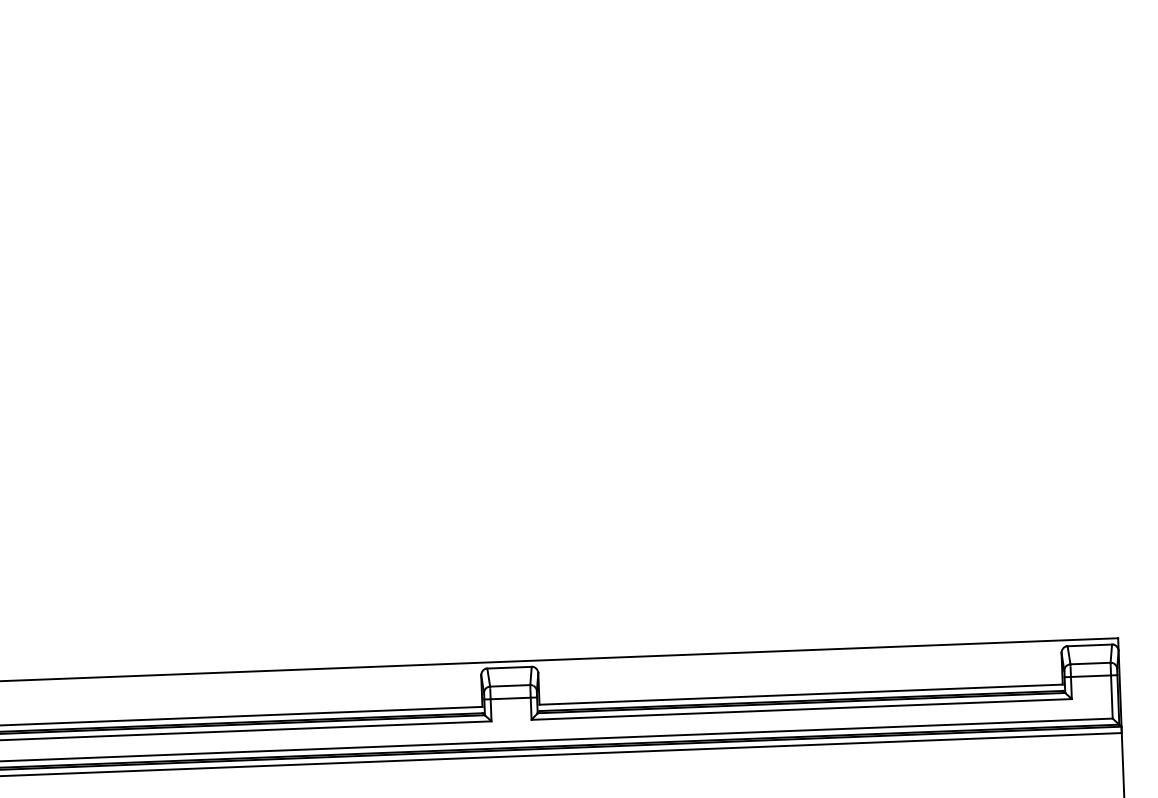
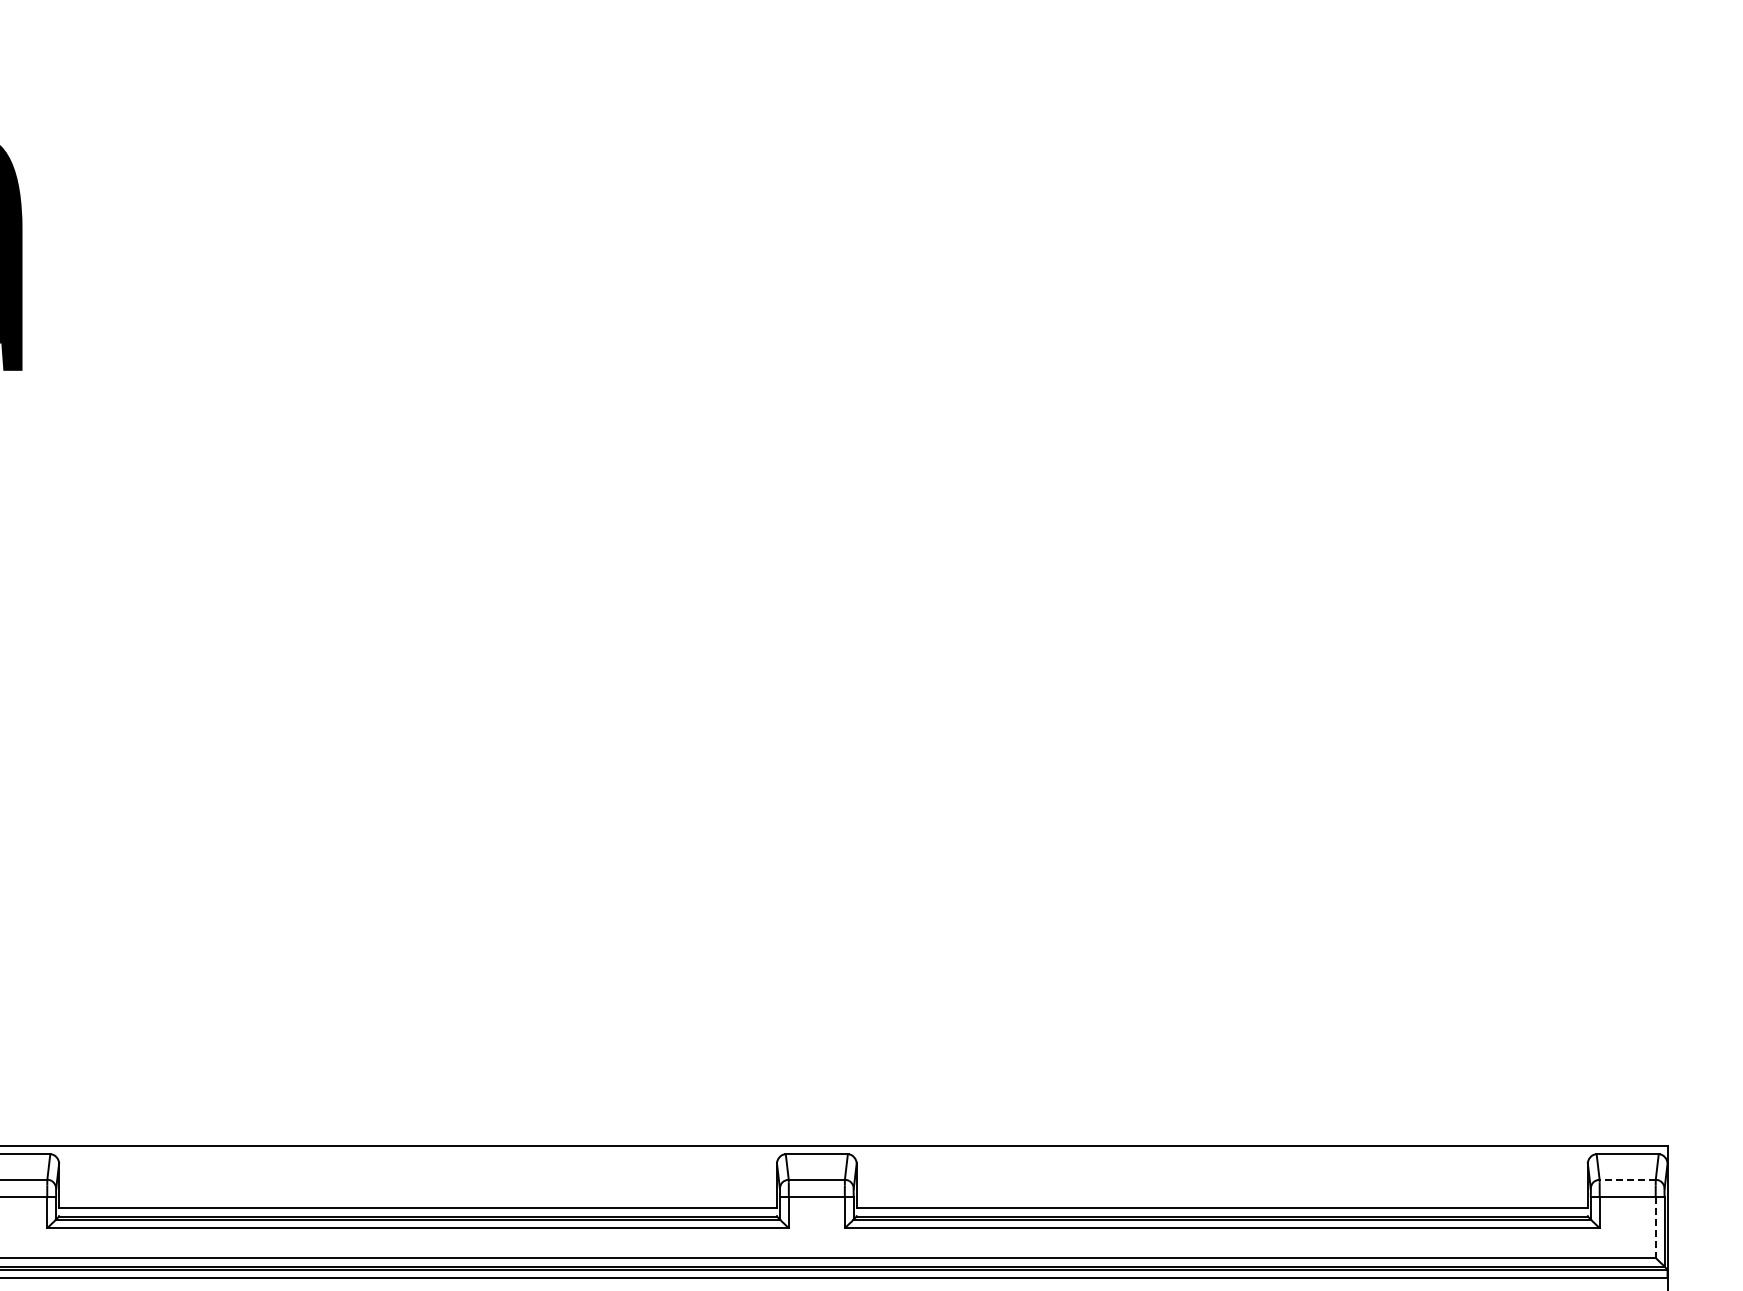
line: (1090, 663) -> (1627, 1179), solid -> dashed
line: (1111, 697) -> (1655, 1228), solid -> dashed

